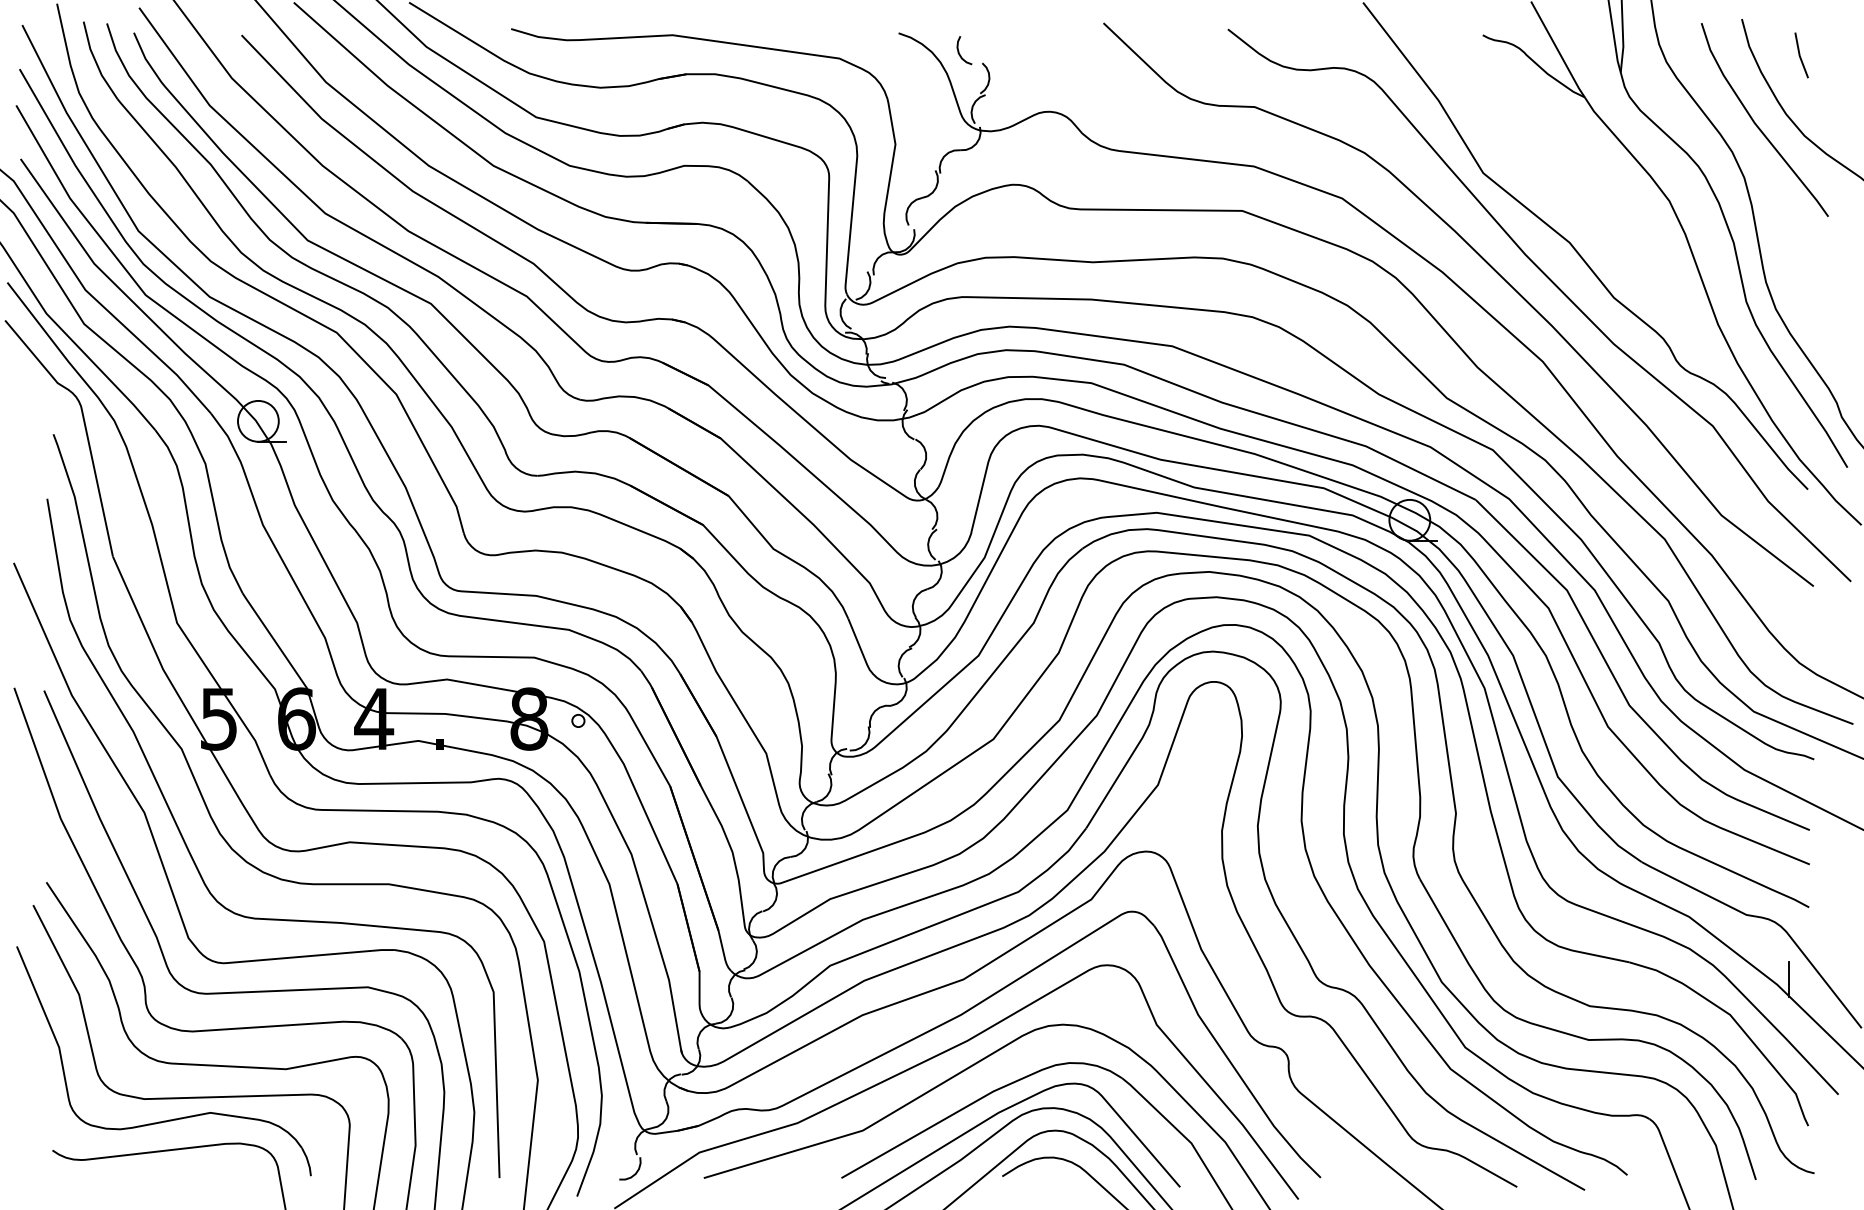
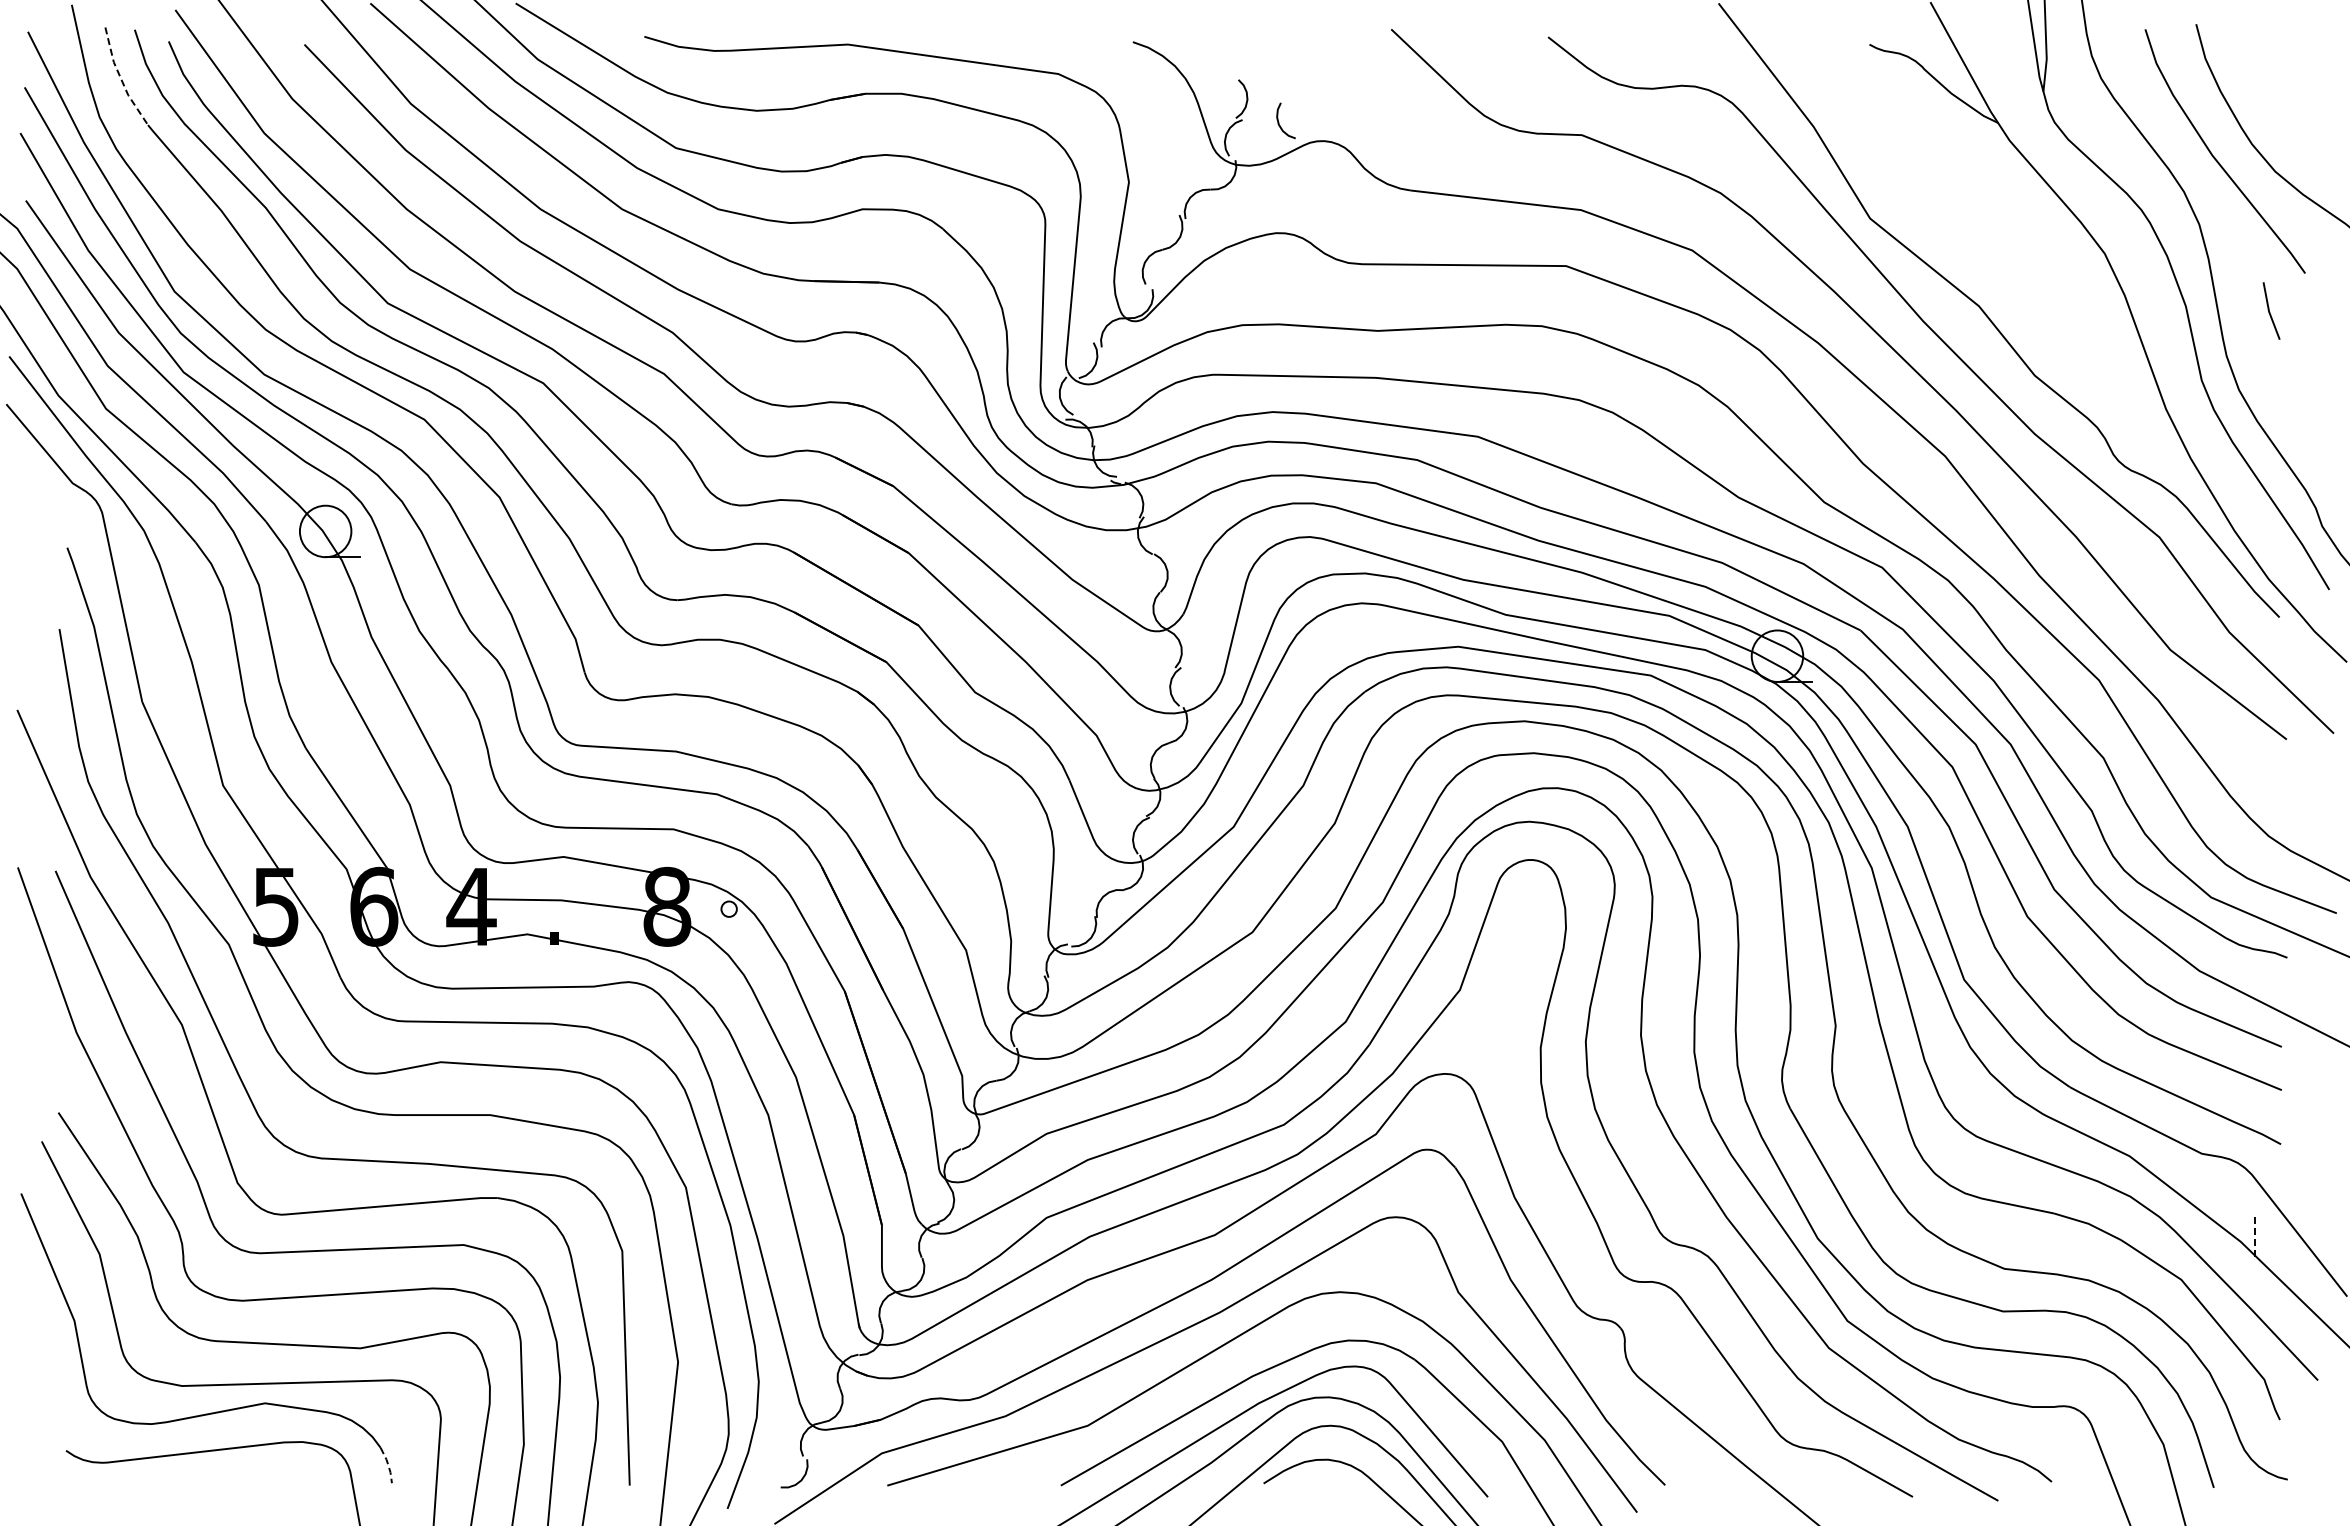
curve: (959, 51) -> (1279, 122), moved
line: (1800, 54) -> (2269, 310), moved
line: (96, 62) -> (121, 78), solid -> dashed
line: (1788, 979) -> (2255, 1235), solid -> dashed
line: (308, 1162) -> (388, 1465), solid -> dashed

